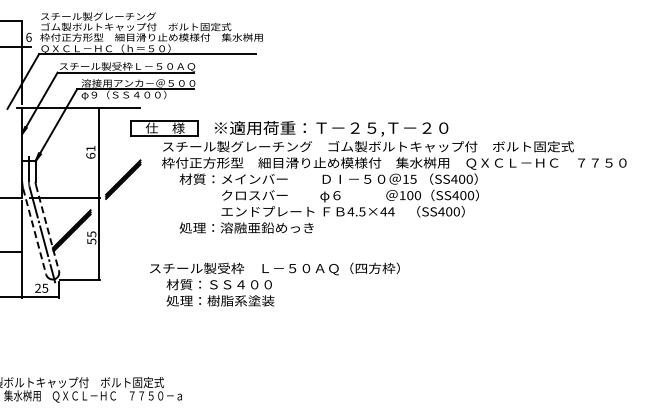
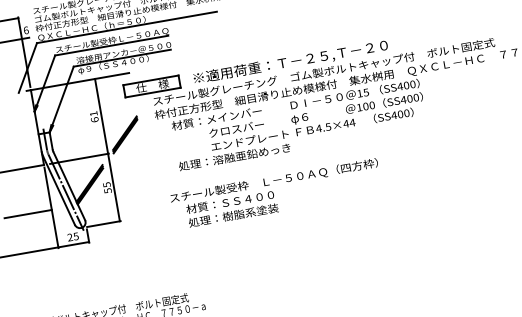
line: (47, 228) -> (69, 186), dashed -> solid
line: (34, 232) -> (59, 191), dashed -> solid
text: (274, 284) -> (276, 194), moved

